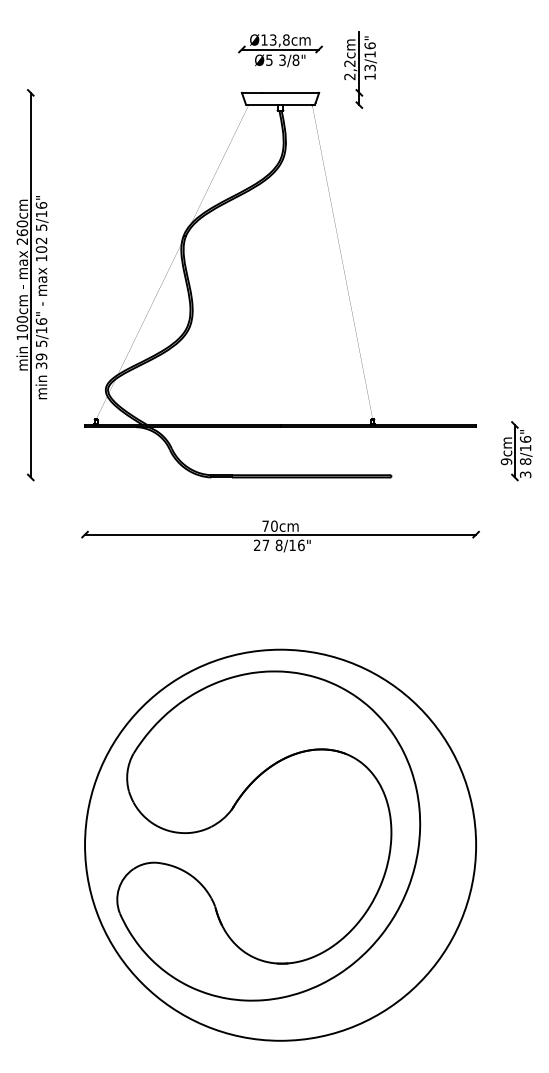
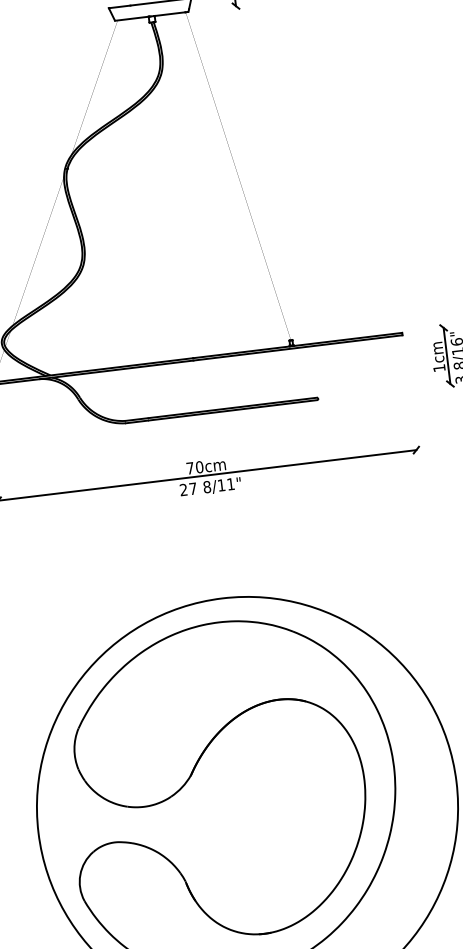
text: (506, 461) -> (439, 368), 9cm -> 1cm
text: (301, 545) -> (231, 484), 8/16" -> 8/11"

